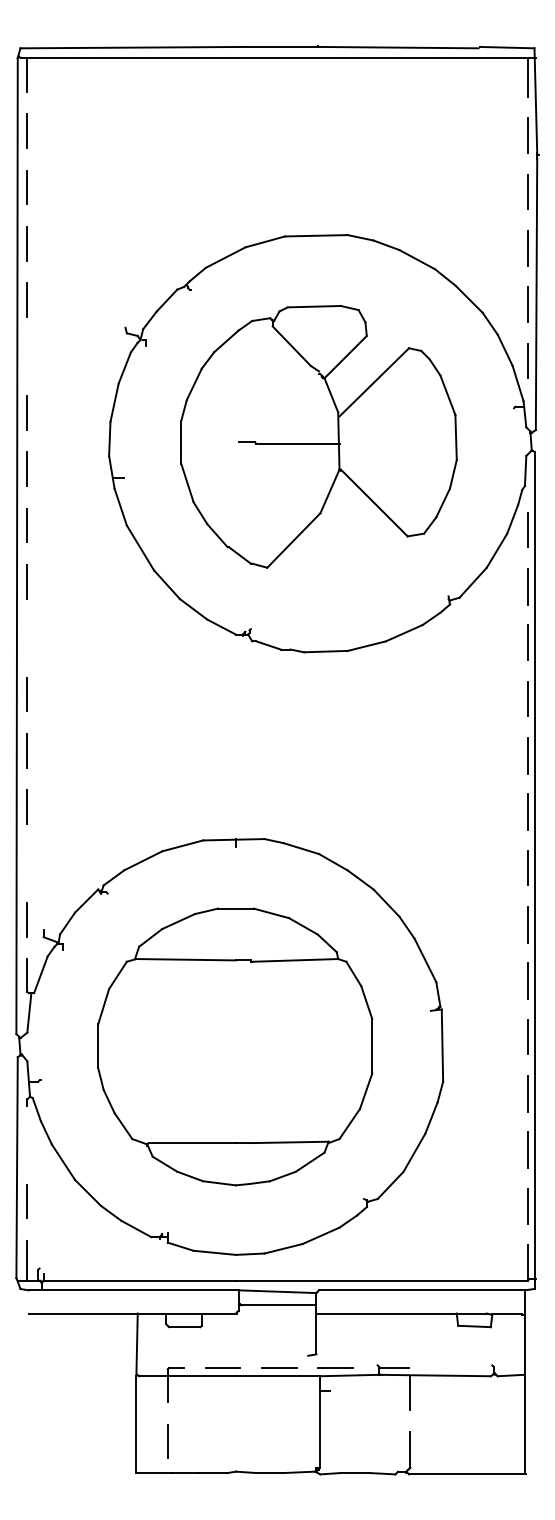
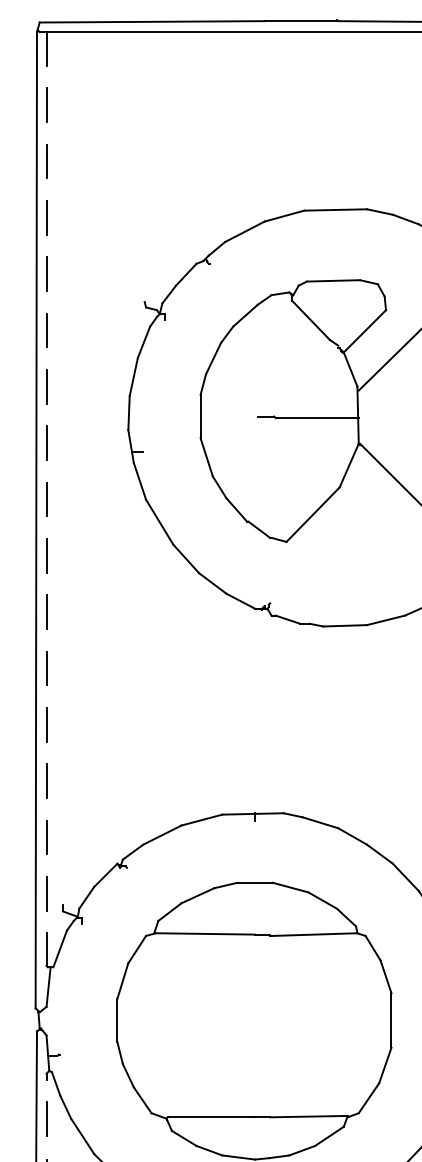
line: (27, 356) -> (46, 330), added
line: (27, 637) -> (46, 611), added
line: (27, 863) -> (46, 837), added
line: (27, 1145) -> (46, 1119), added

